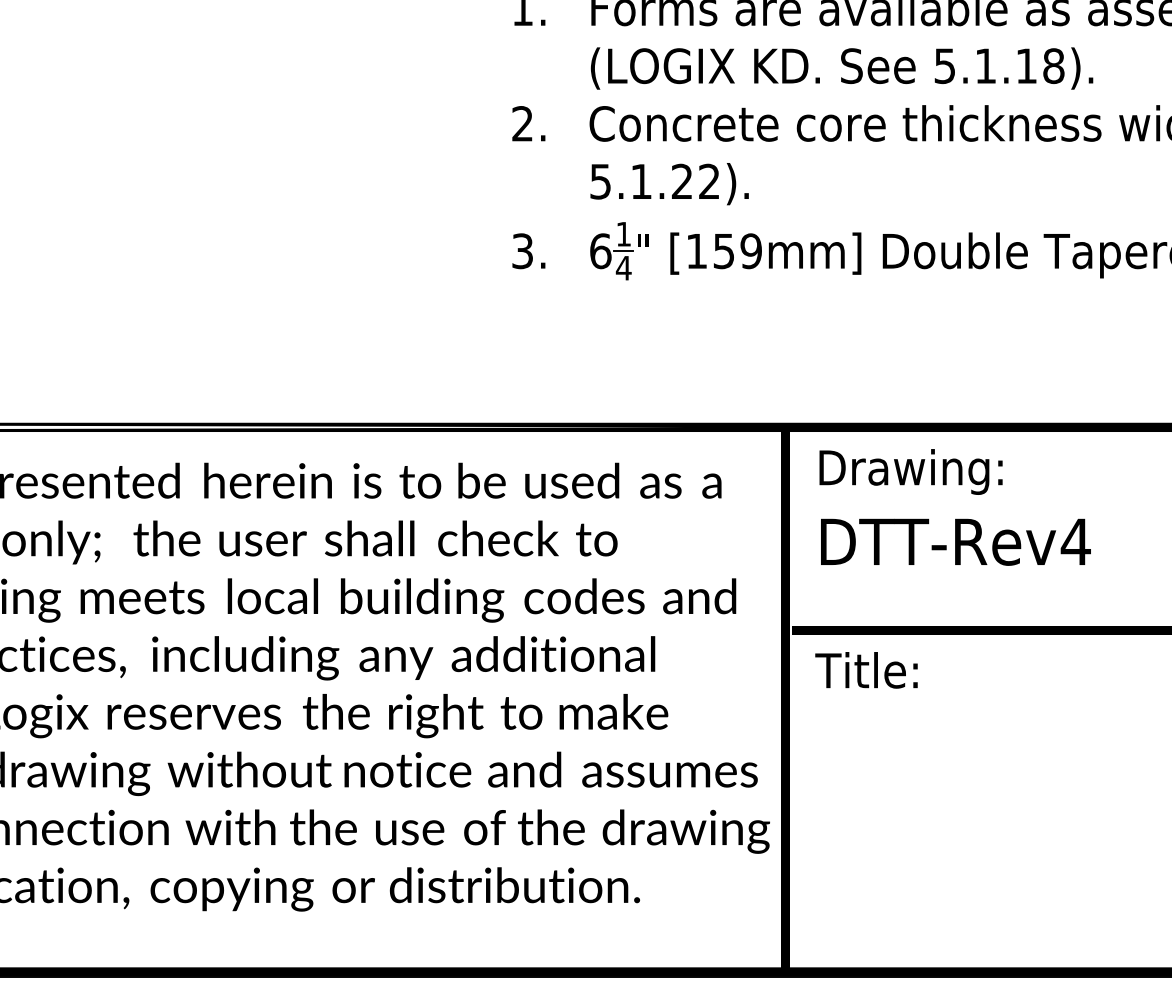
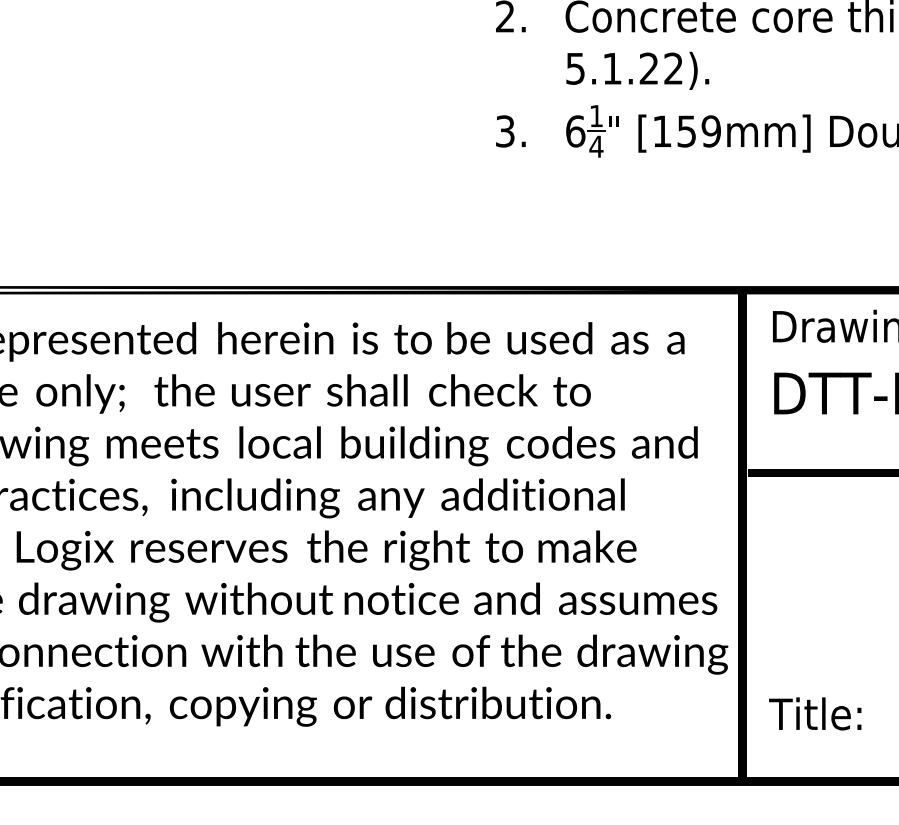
text: (866, 670) -> (815, 714), moved

